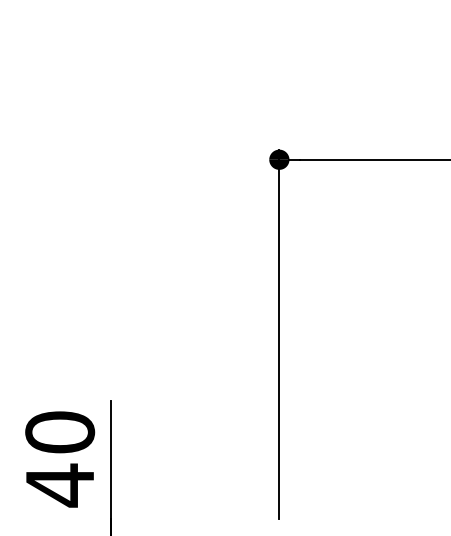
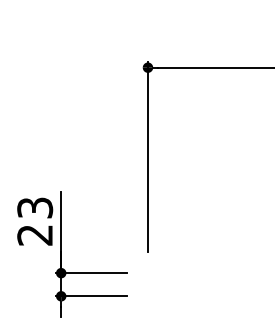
text: (60, 458) -> (35, 221), 40 -> 23

